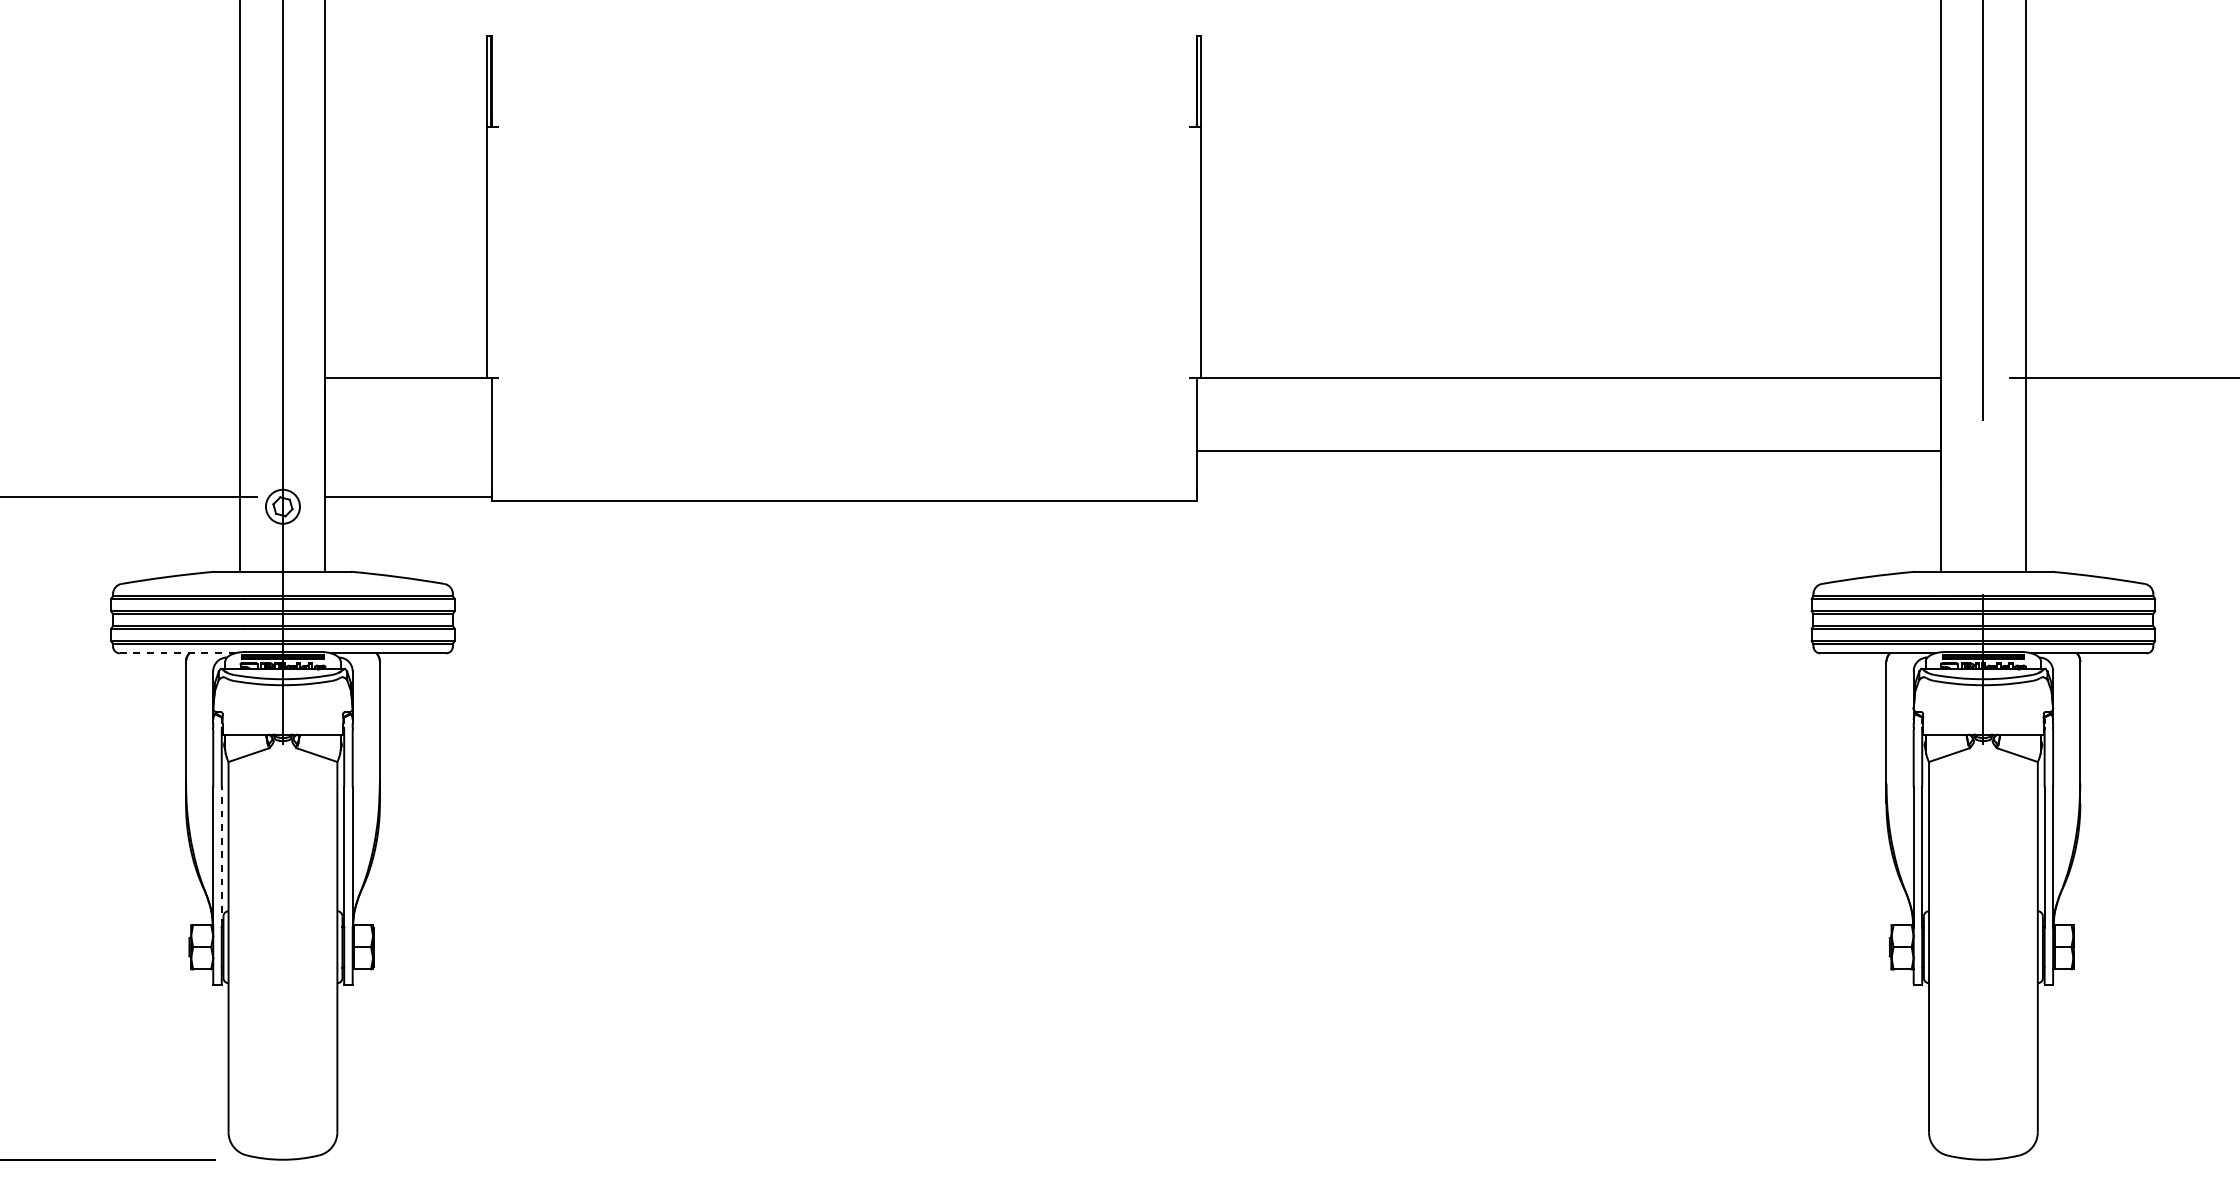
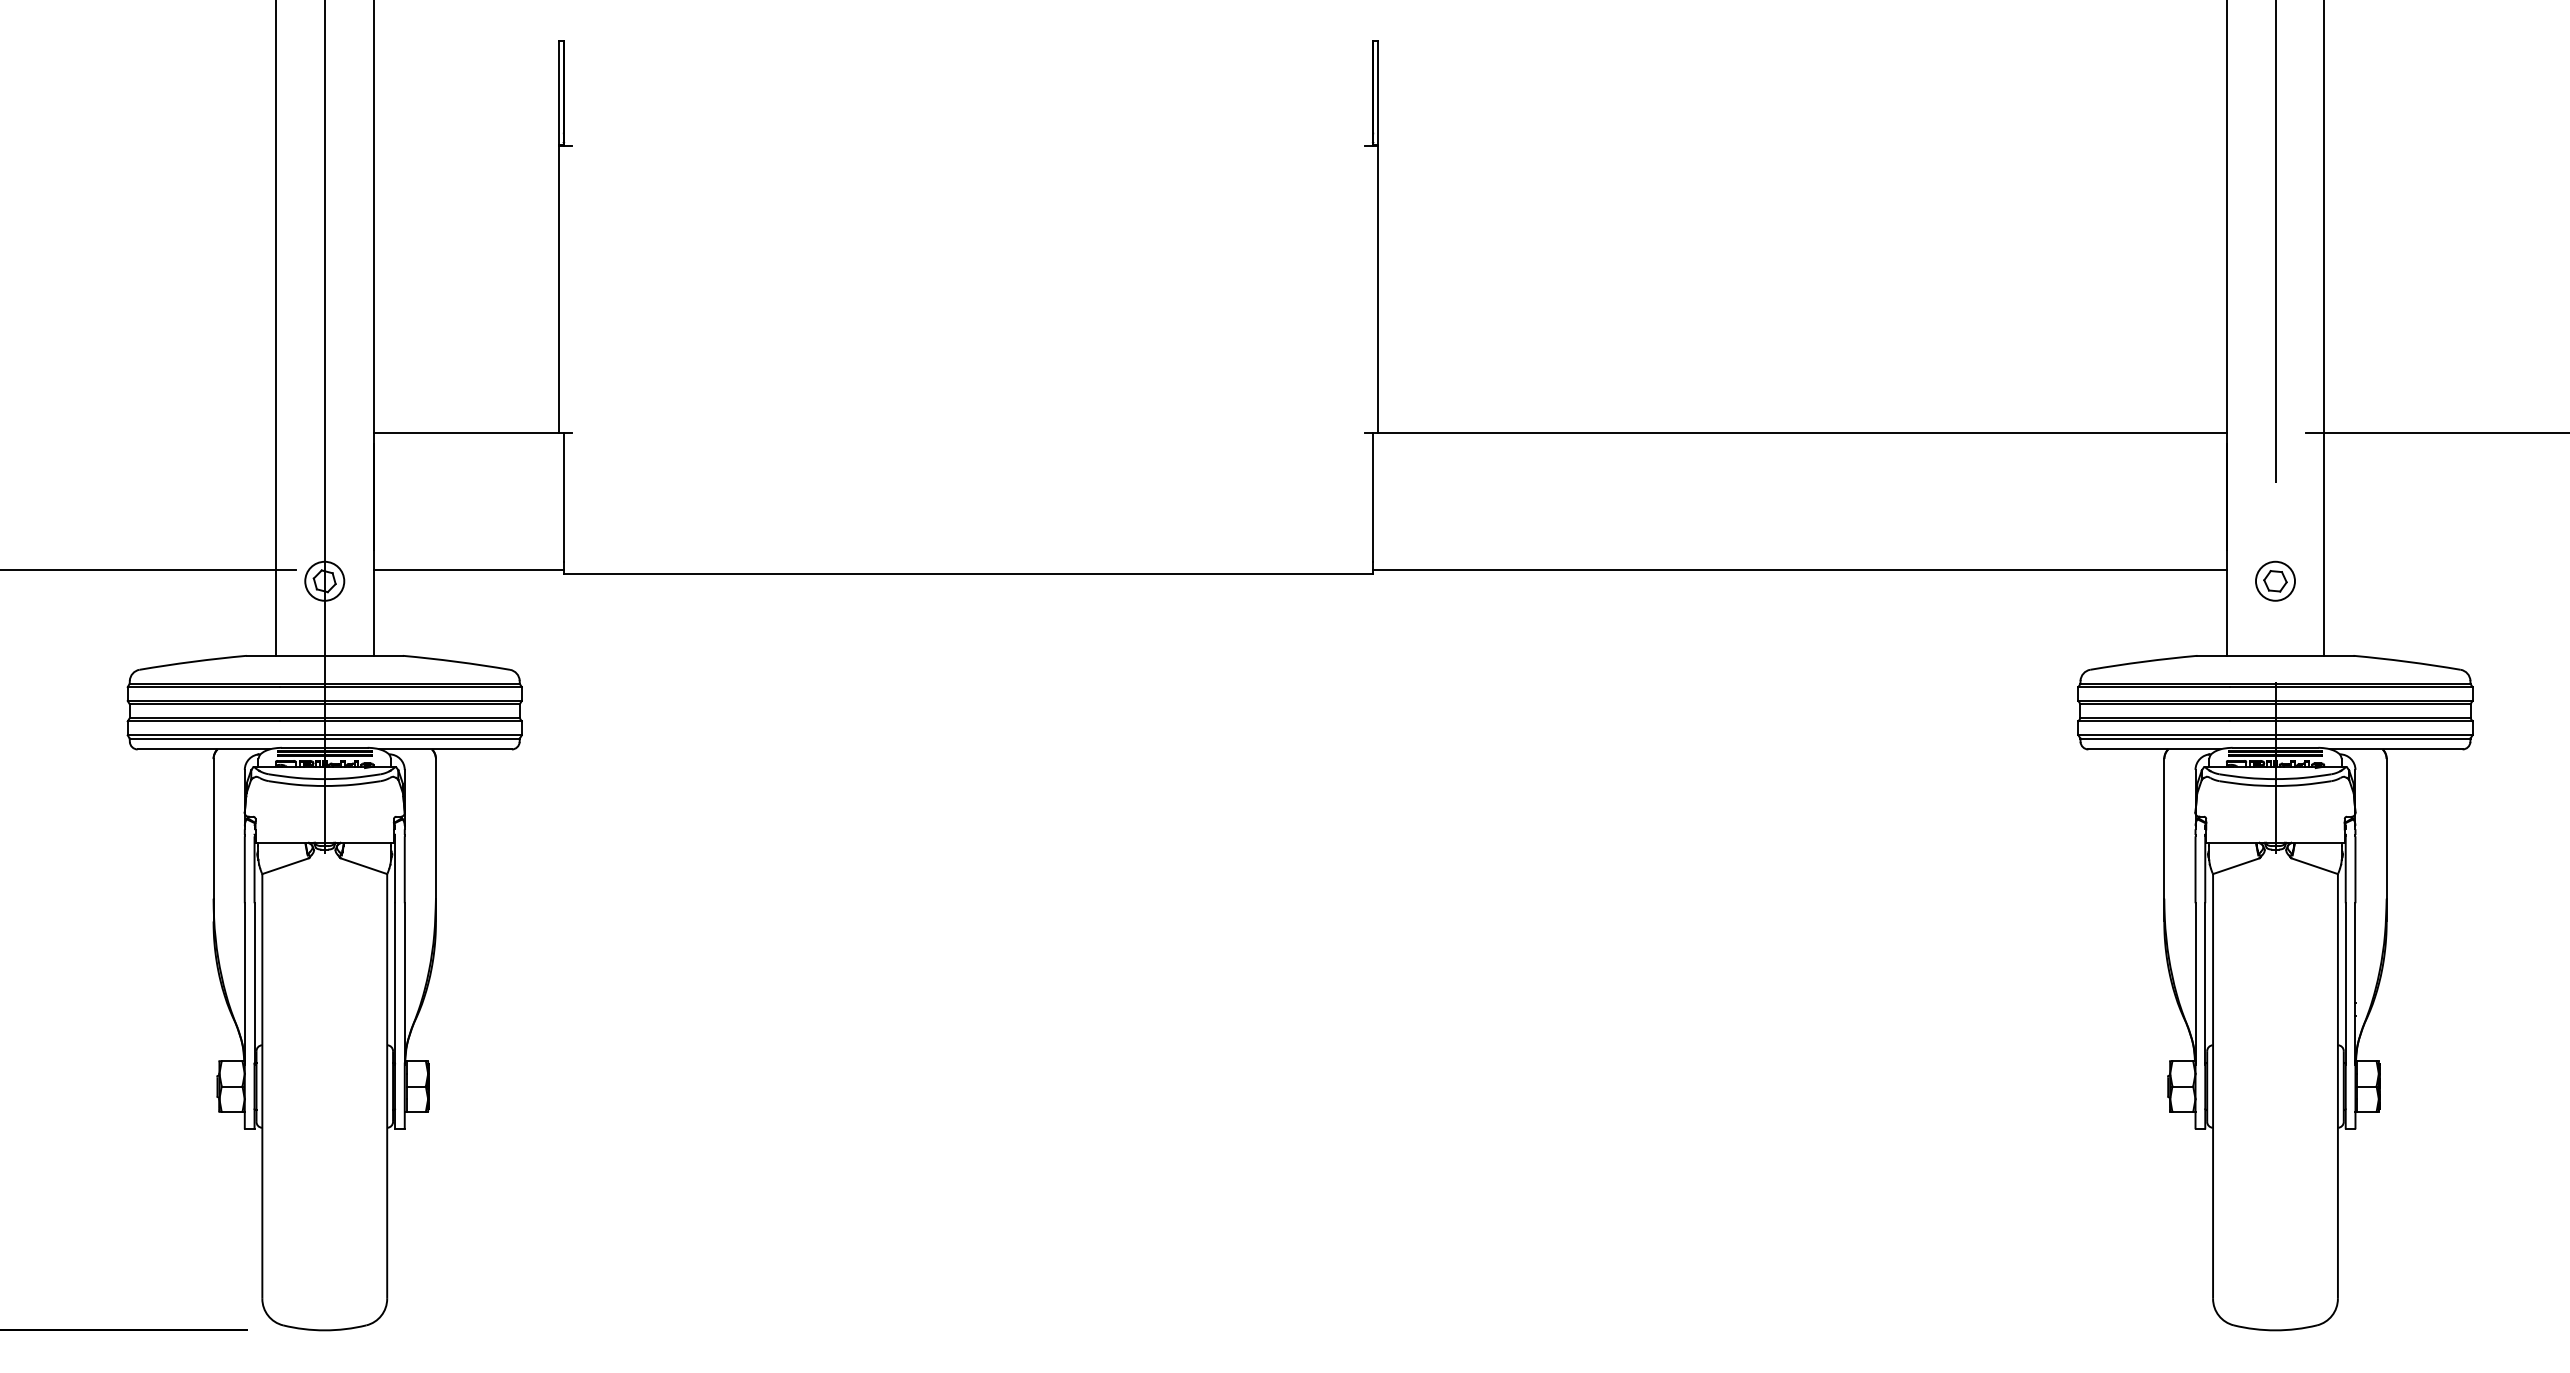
line: (1568, 451) -> (1799, 569), moved
part: (1983, 506) -> (2275, 580), added
line: (177, 653) -> (203, 749), dashed -> solid
line: (221, 856) -> (254, 982), dashed -> solid

